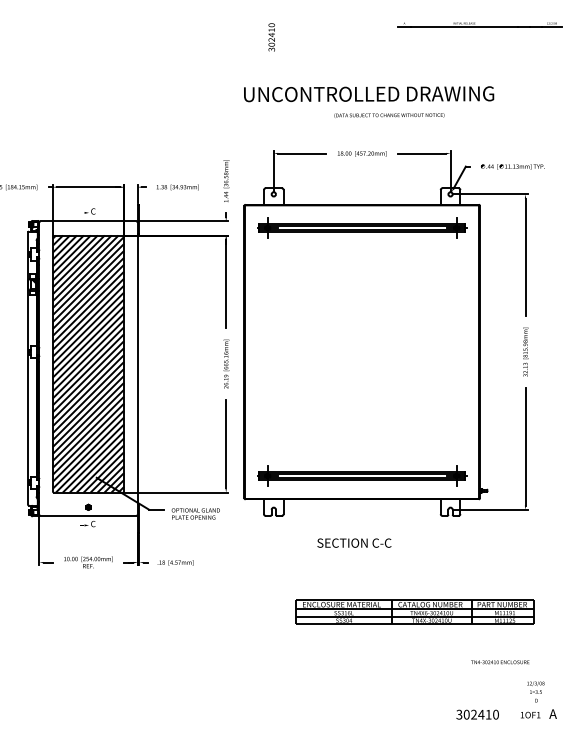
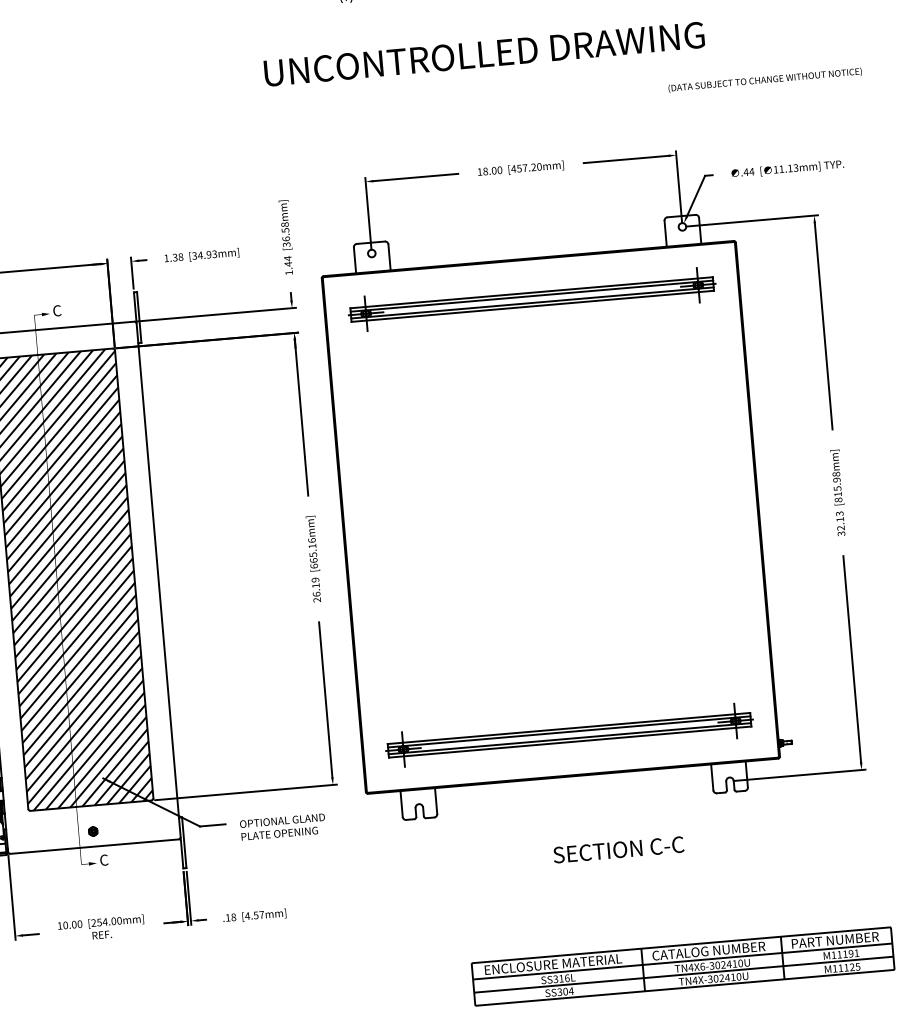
text: (369, 94) -> (485, 54), moved
text: (389, 115) -> (765, 80), moved
text: (354, 542) -> (618, 848), moved

